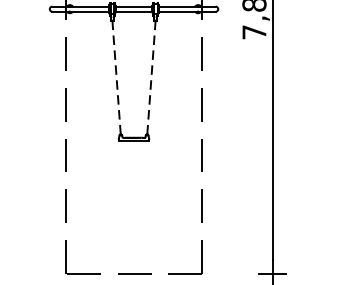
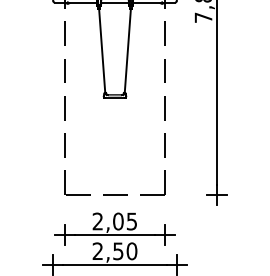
line: (117, 76) -> (102, 50), dashed -> solid
line: (151, 76) -> (127, 50), dashed -> solid

